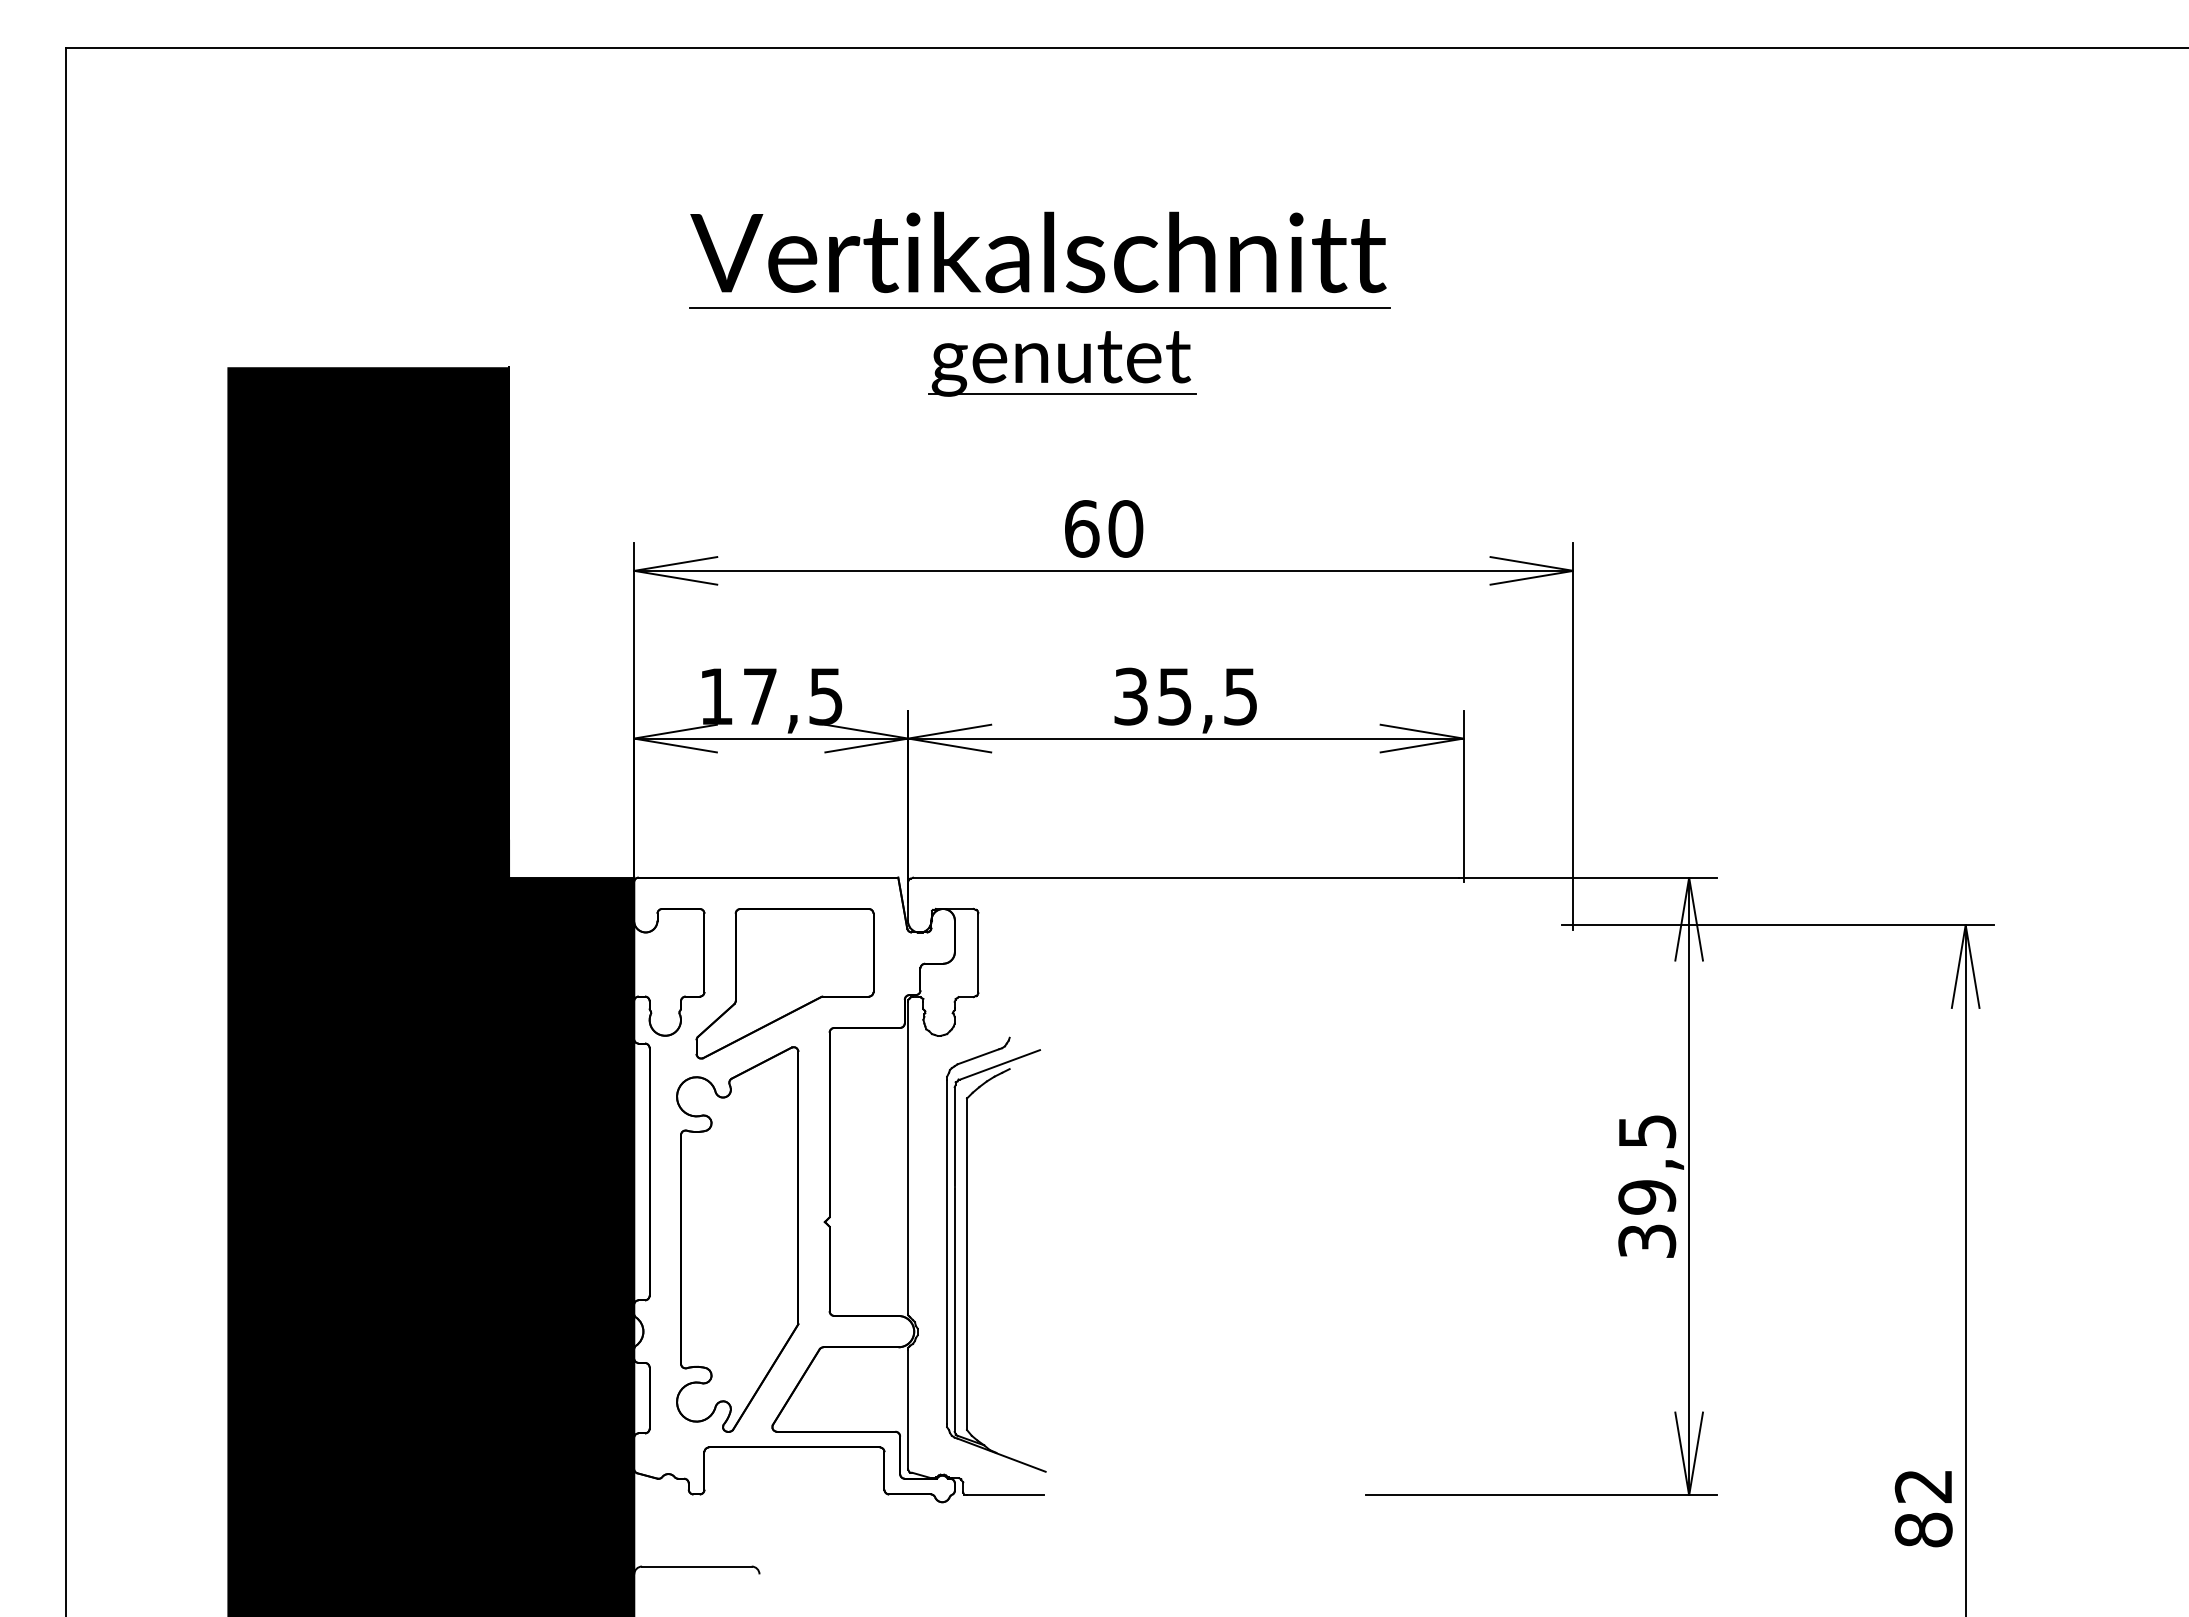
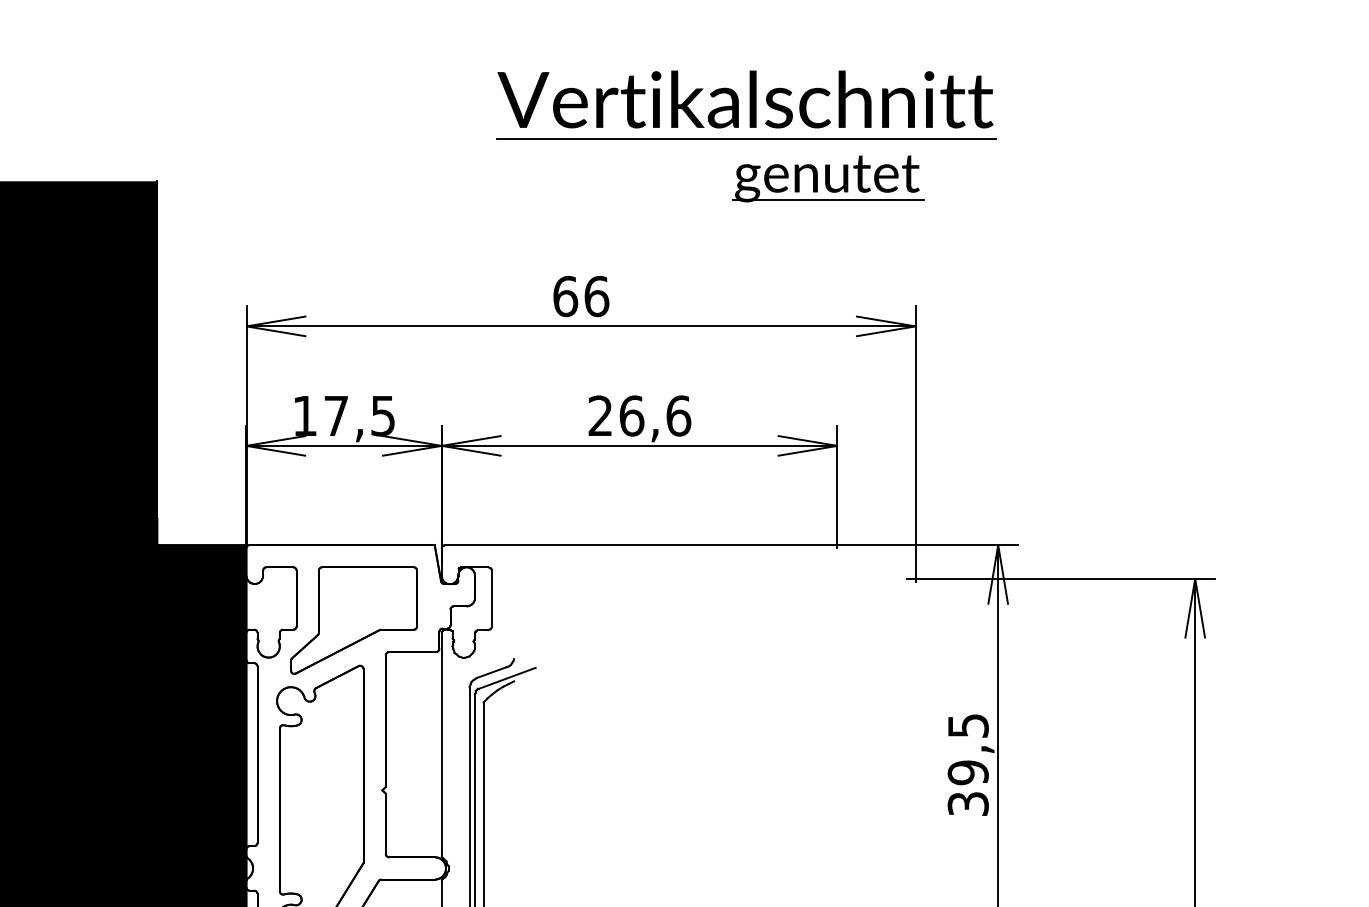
part: (1039, 259) -> (746, 104), moved
part: (1062, 363) -> (828, 178), moved
text: (1125, 528) -> (596, 296), 60 -> 66
text: (1186, 696) -> (640, 415), 35,5 -> 26,6

